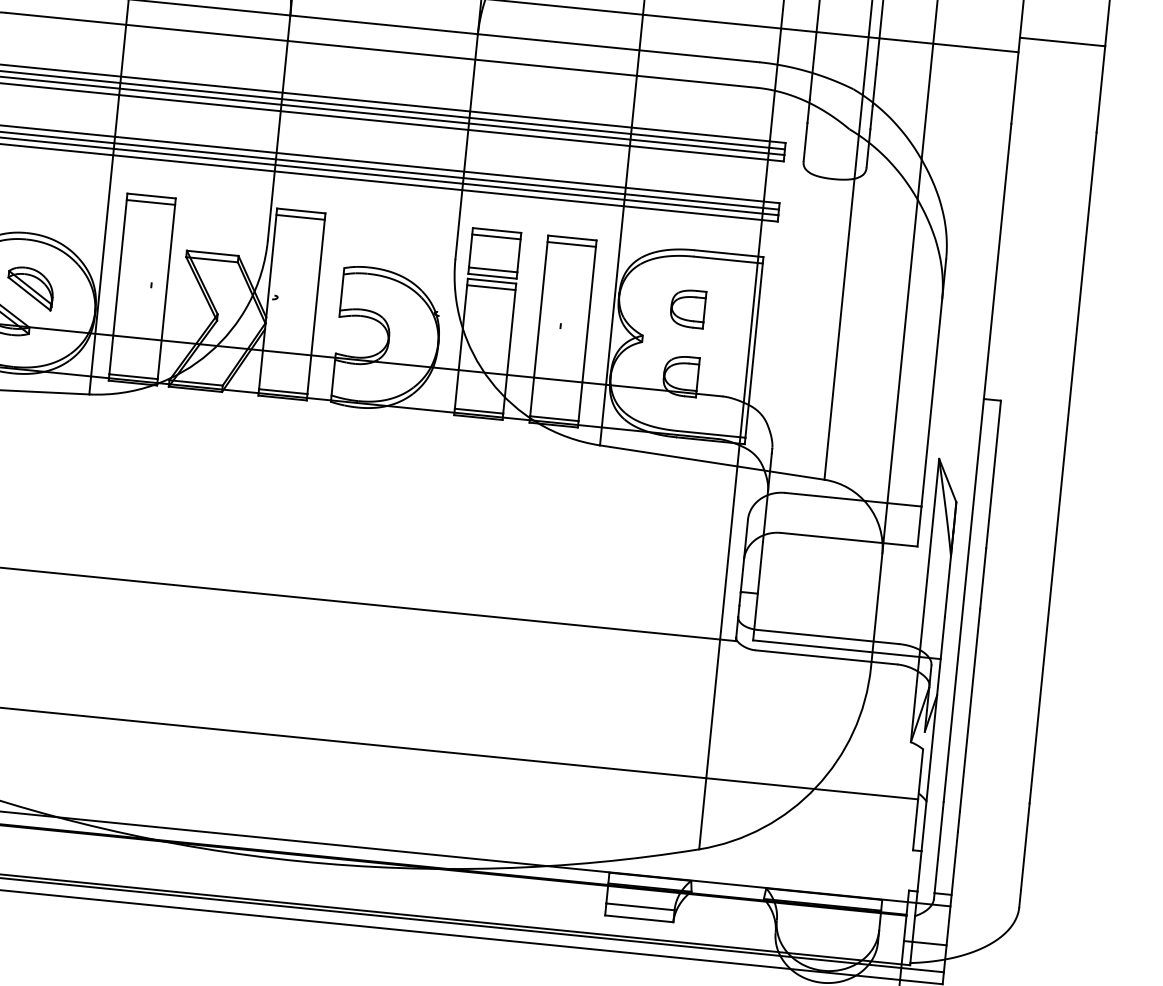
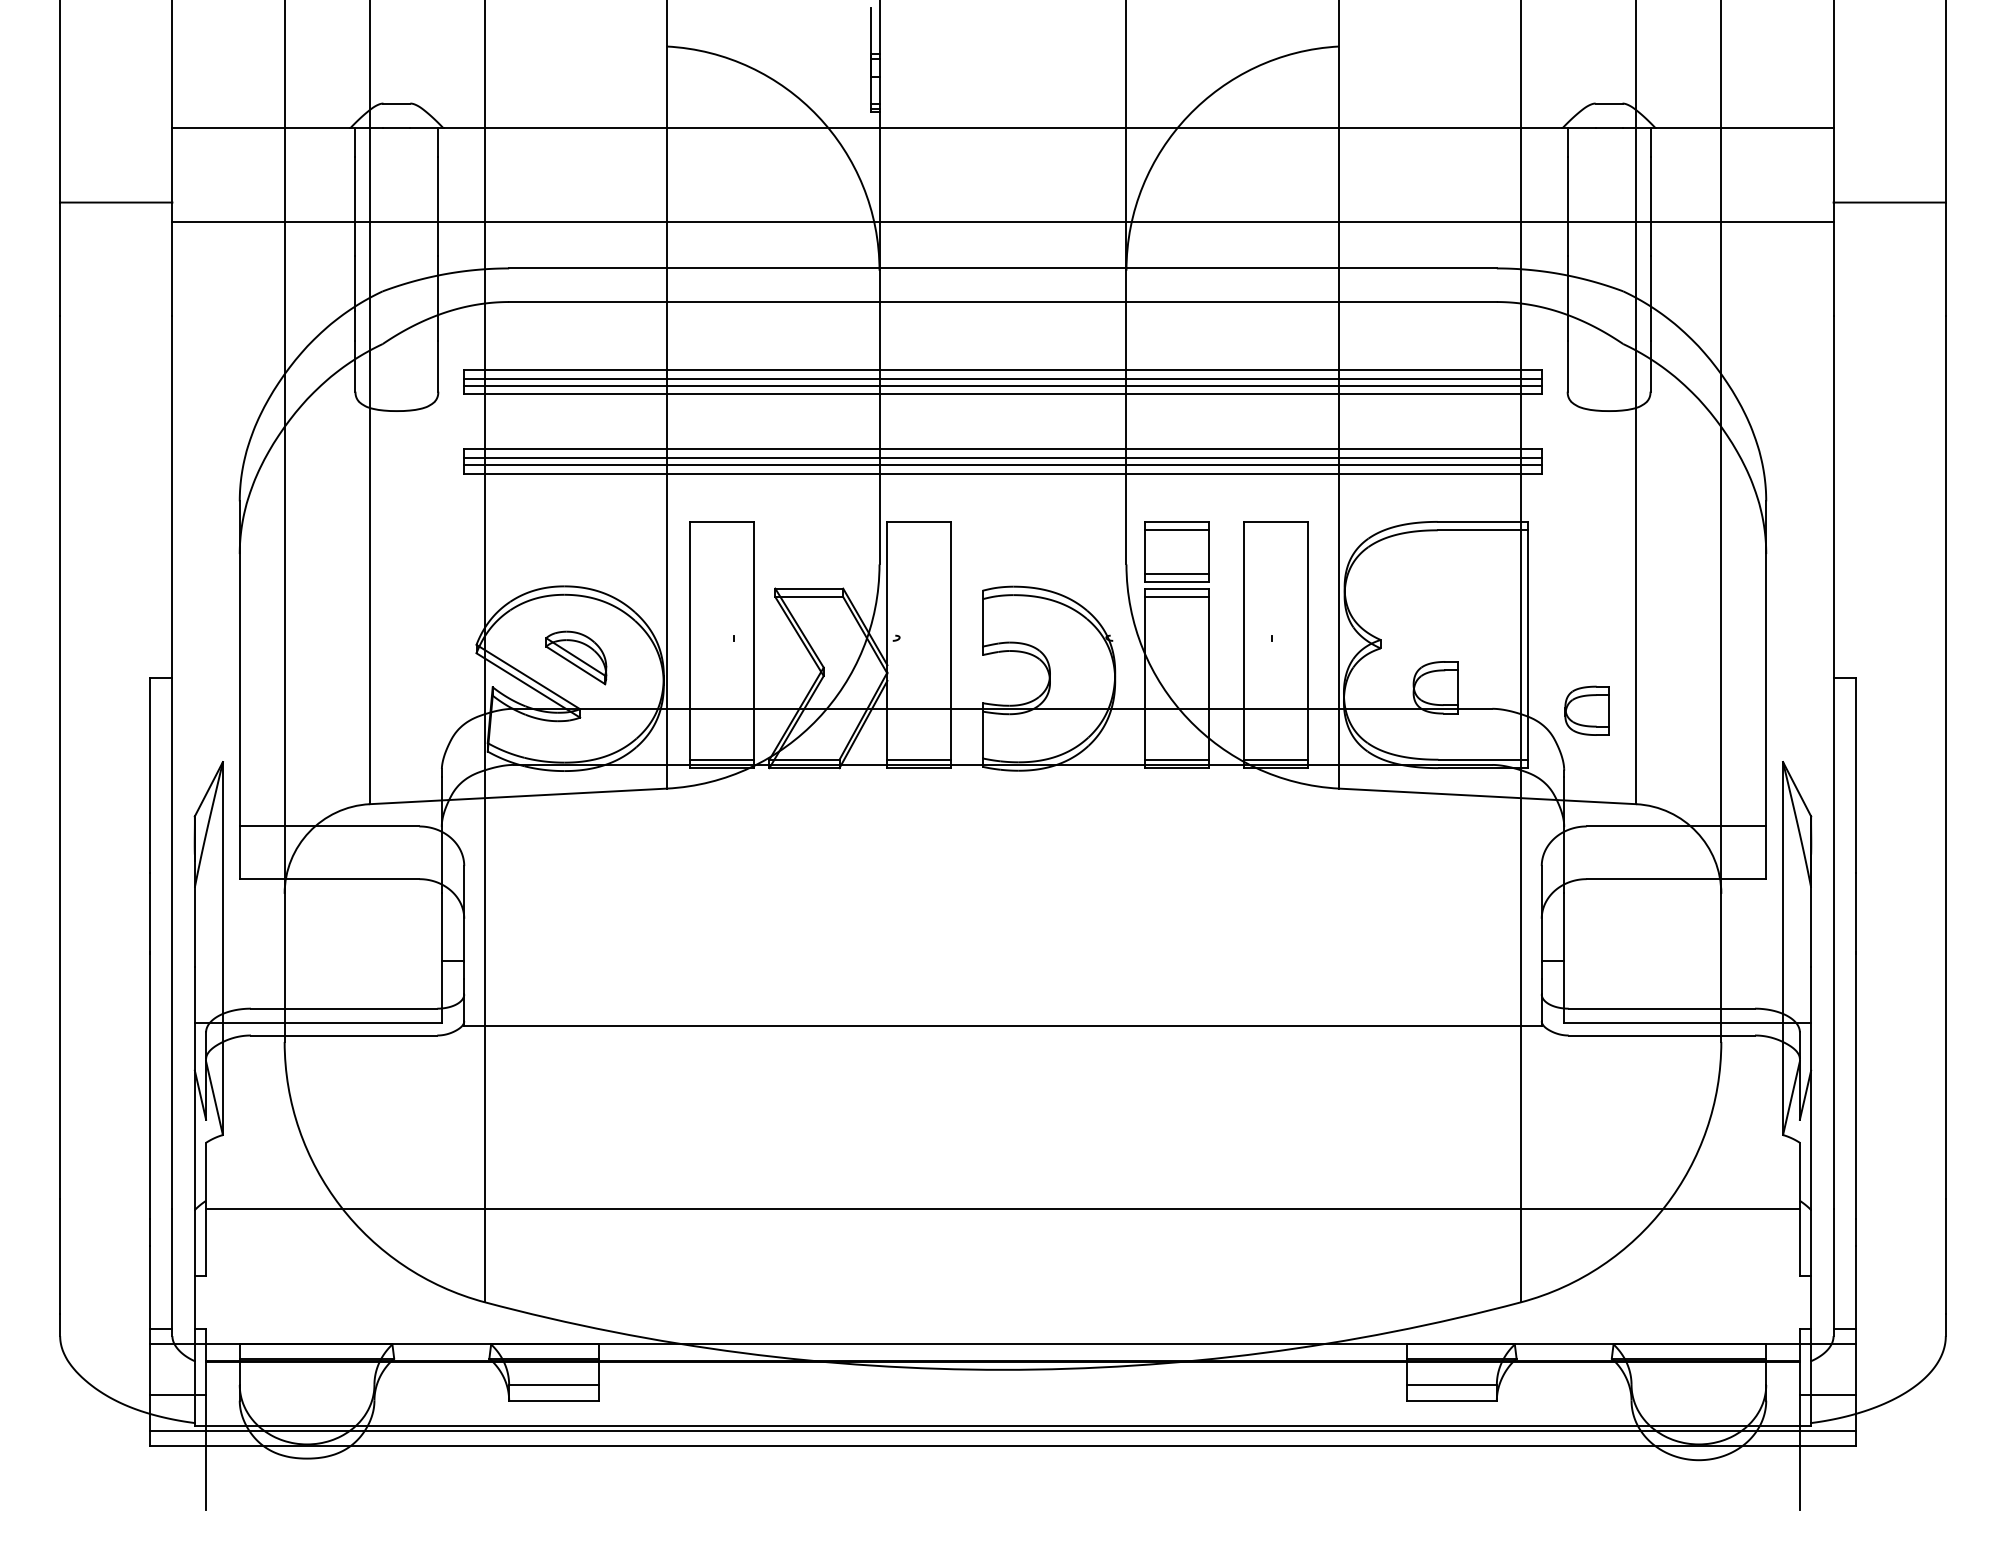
line: (151, 202) -> (722, 530), removed
line: (300, 217) -> (919, 530), removed
line: (571, 244) -> (1276, 530), removed
part: (687, 308) -> (1586, 710), moved

